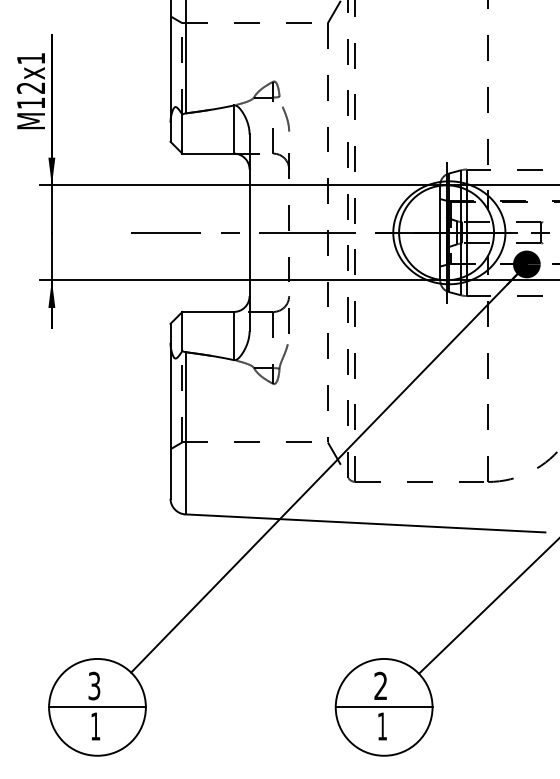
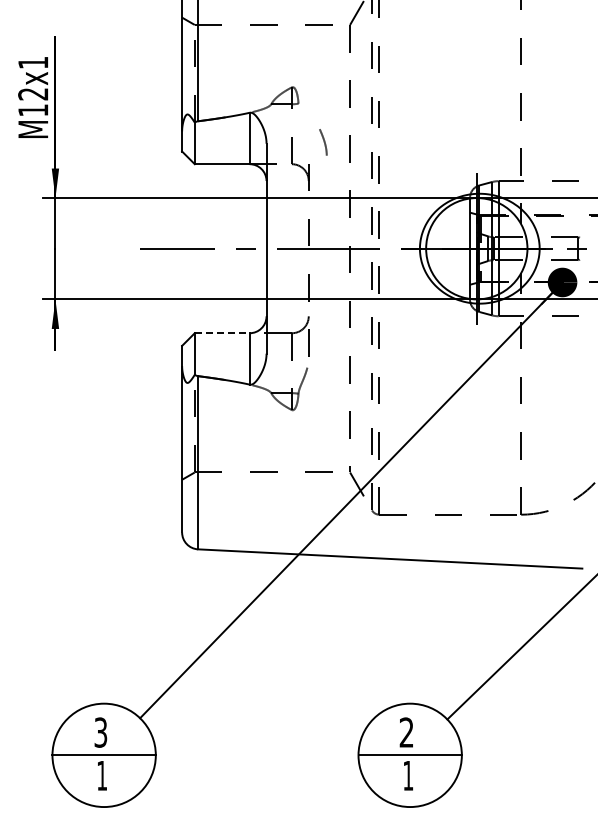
curve: (286, 119) -> (323, 142), moved
line: (208, 312) -> (222, 333), solid -> dashed

